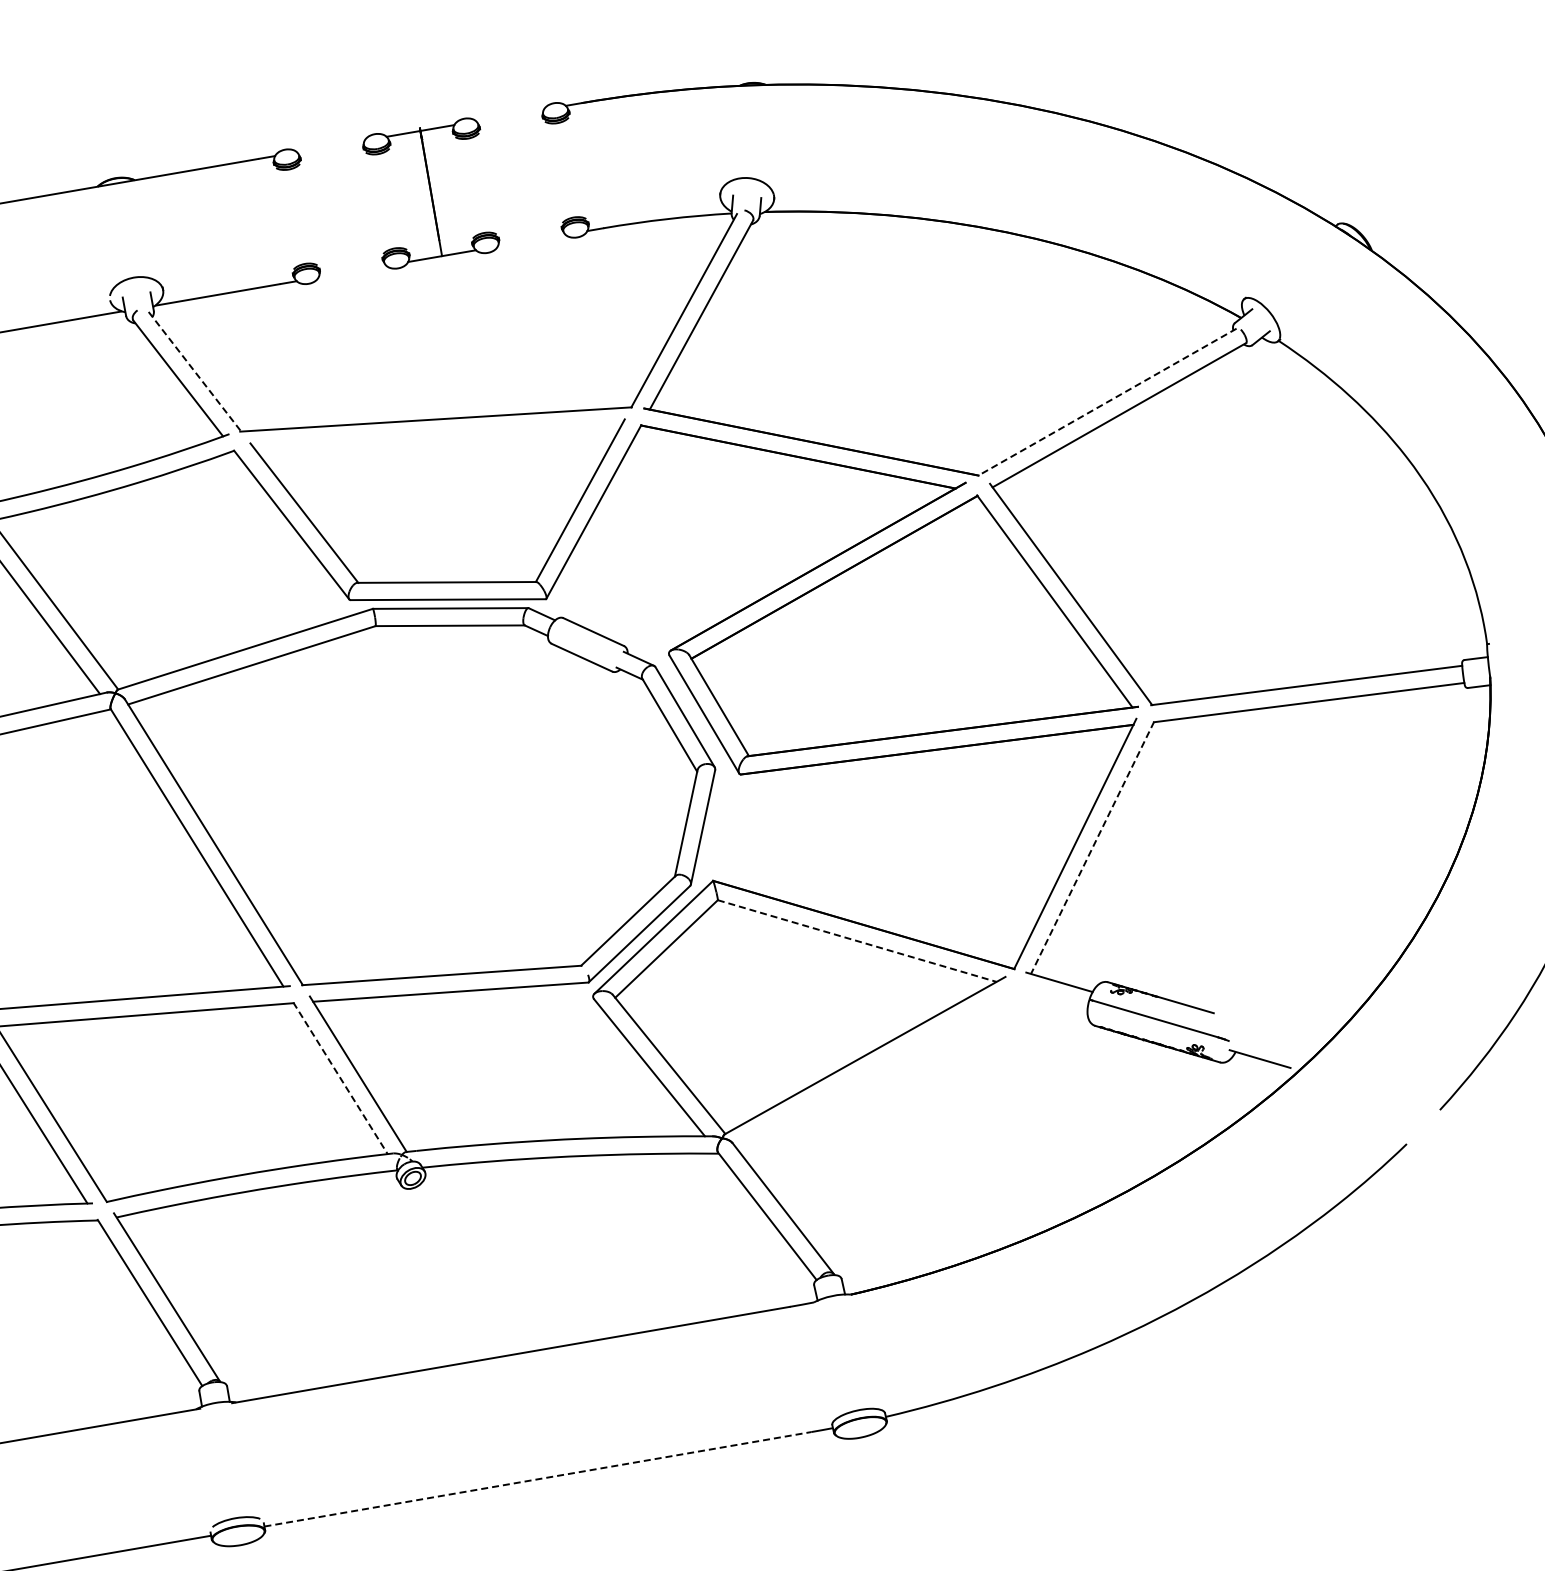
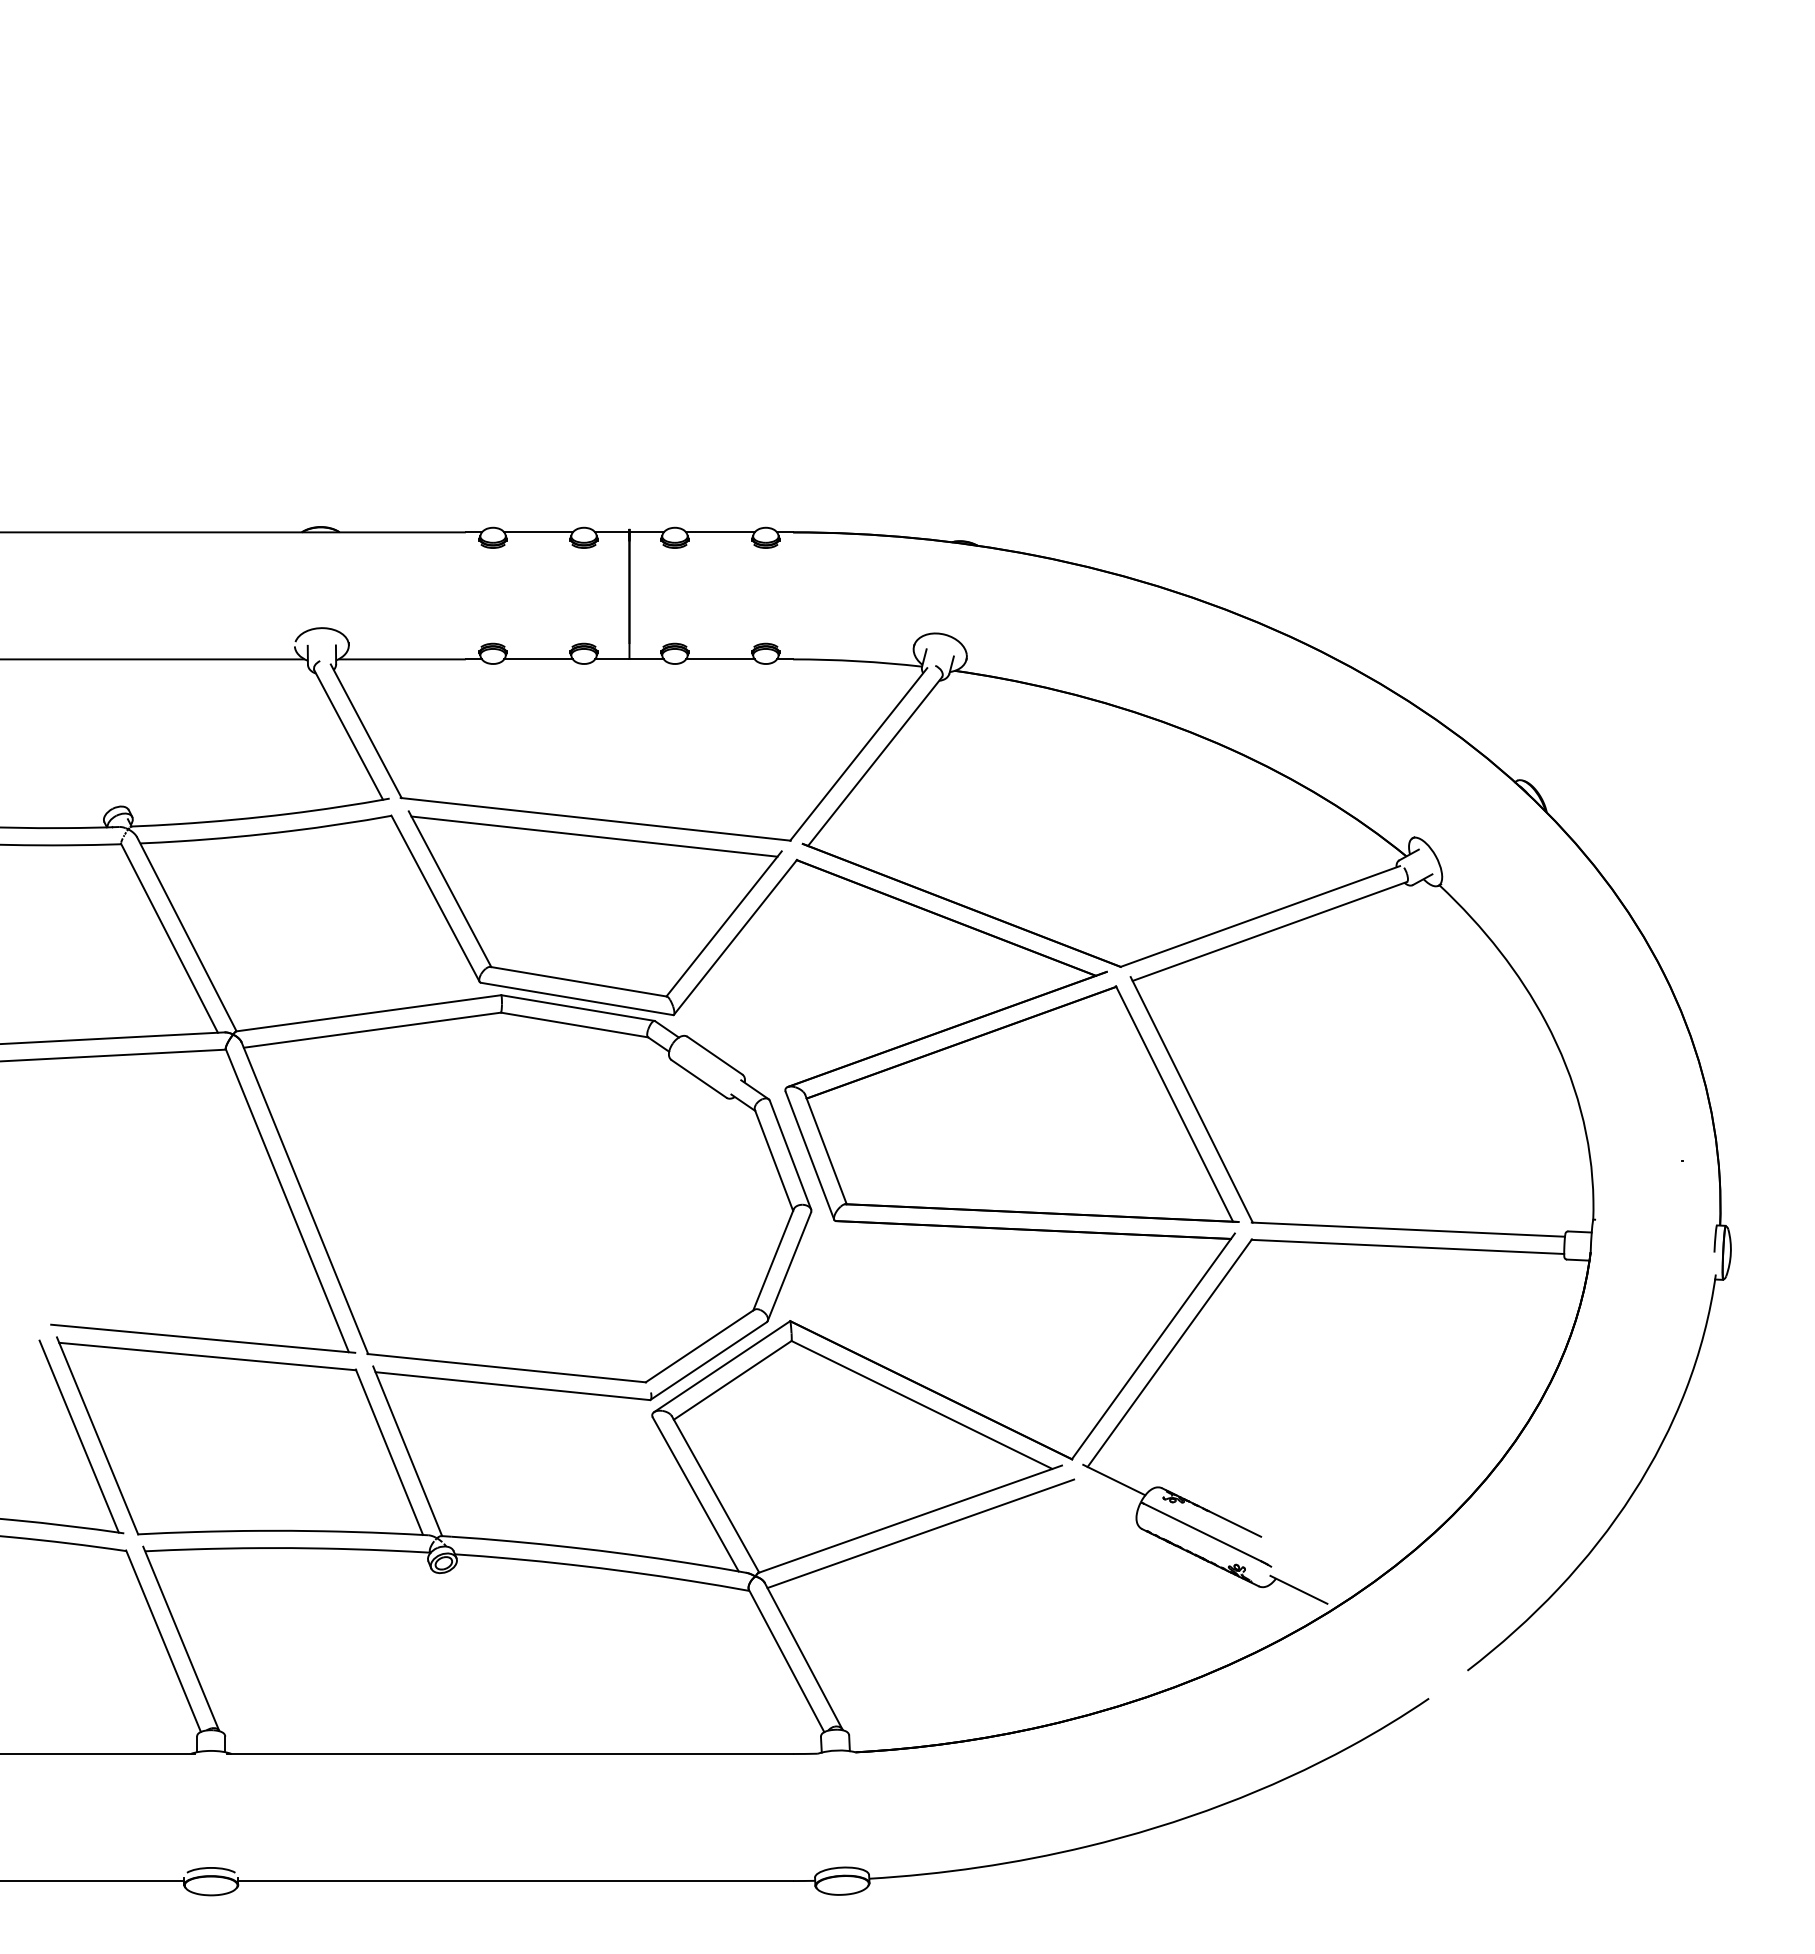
line: (510, 115) -> (720, 532), added
line: (330, 146) -> (538, 532), added
line: (531, 240) -> (720, 659), added
line: (352, 271) -> (538, 659), added
line: (195, 371) -> (366, 731), dashed -> solid
line: (1106, 402) -> (1259, 916), dashed -> solid
line: (437, 436) -> (594, 836), added
line: (1092, 848) -> (1169, 1353), dashed -> solid
line: (857, 941) -> (922, 1405), dashed -> solid
line: (877, 1067) -> (920, 1533), added
line: (340, 1078) -> (389, 1452), dashed -> solid
line: (538, 1479) -> (516, 1881), dashed -> solid

